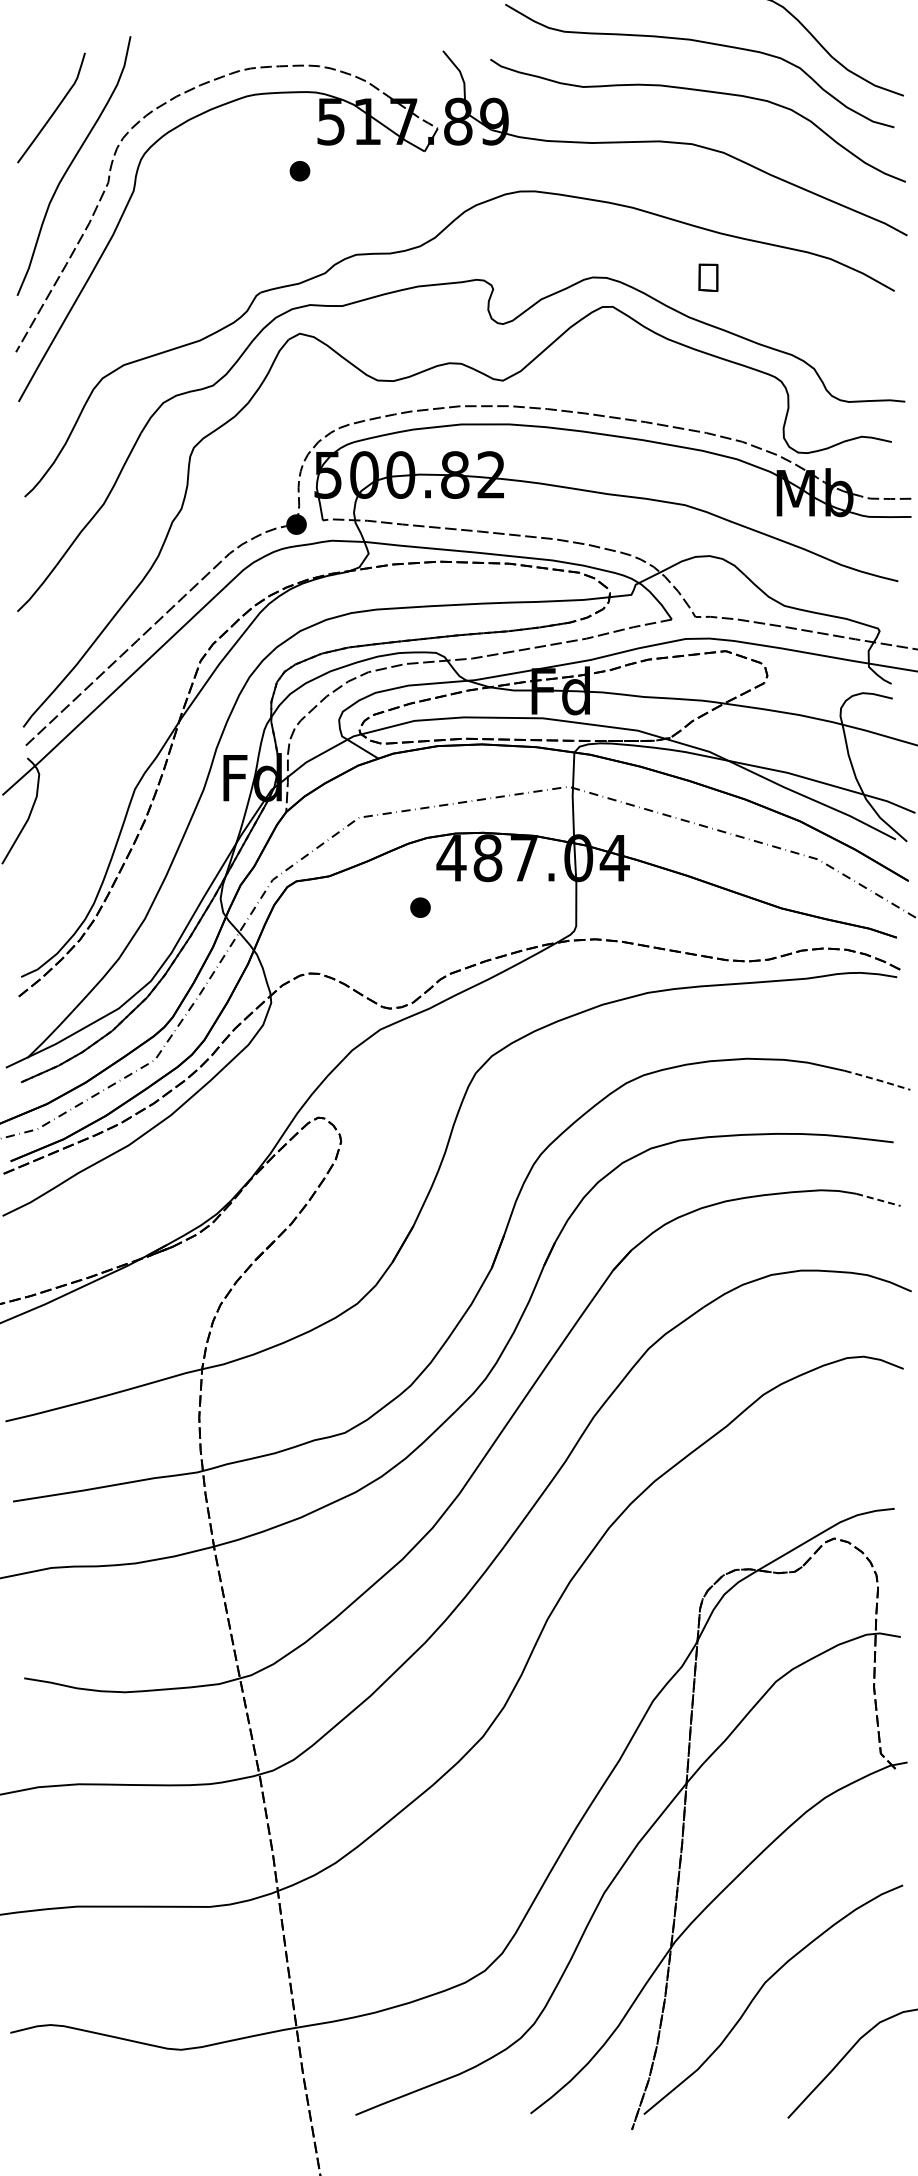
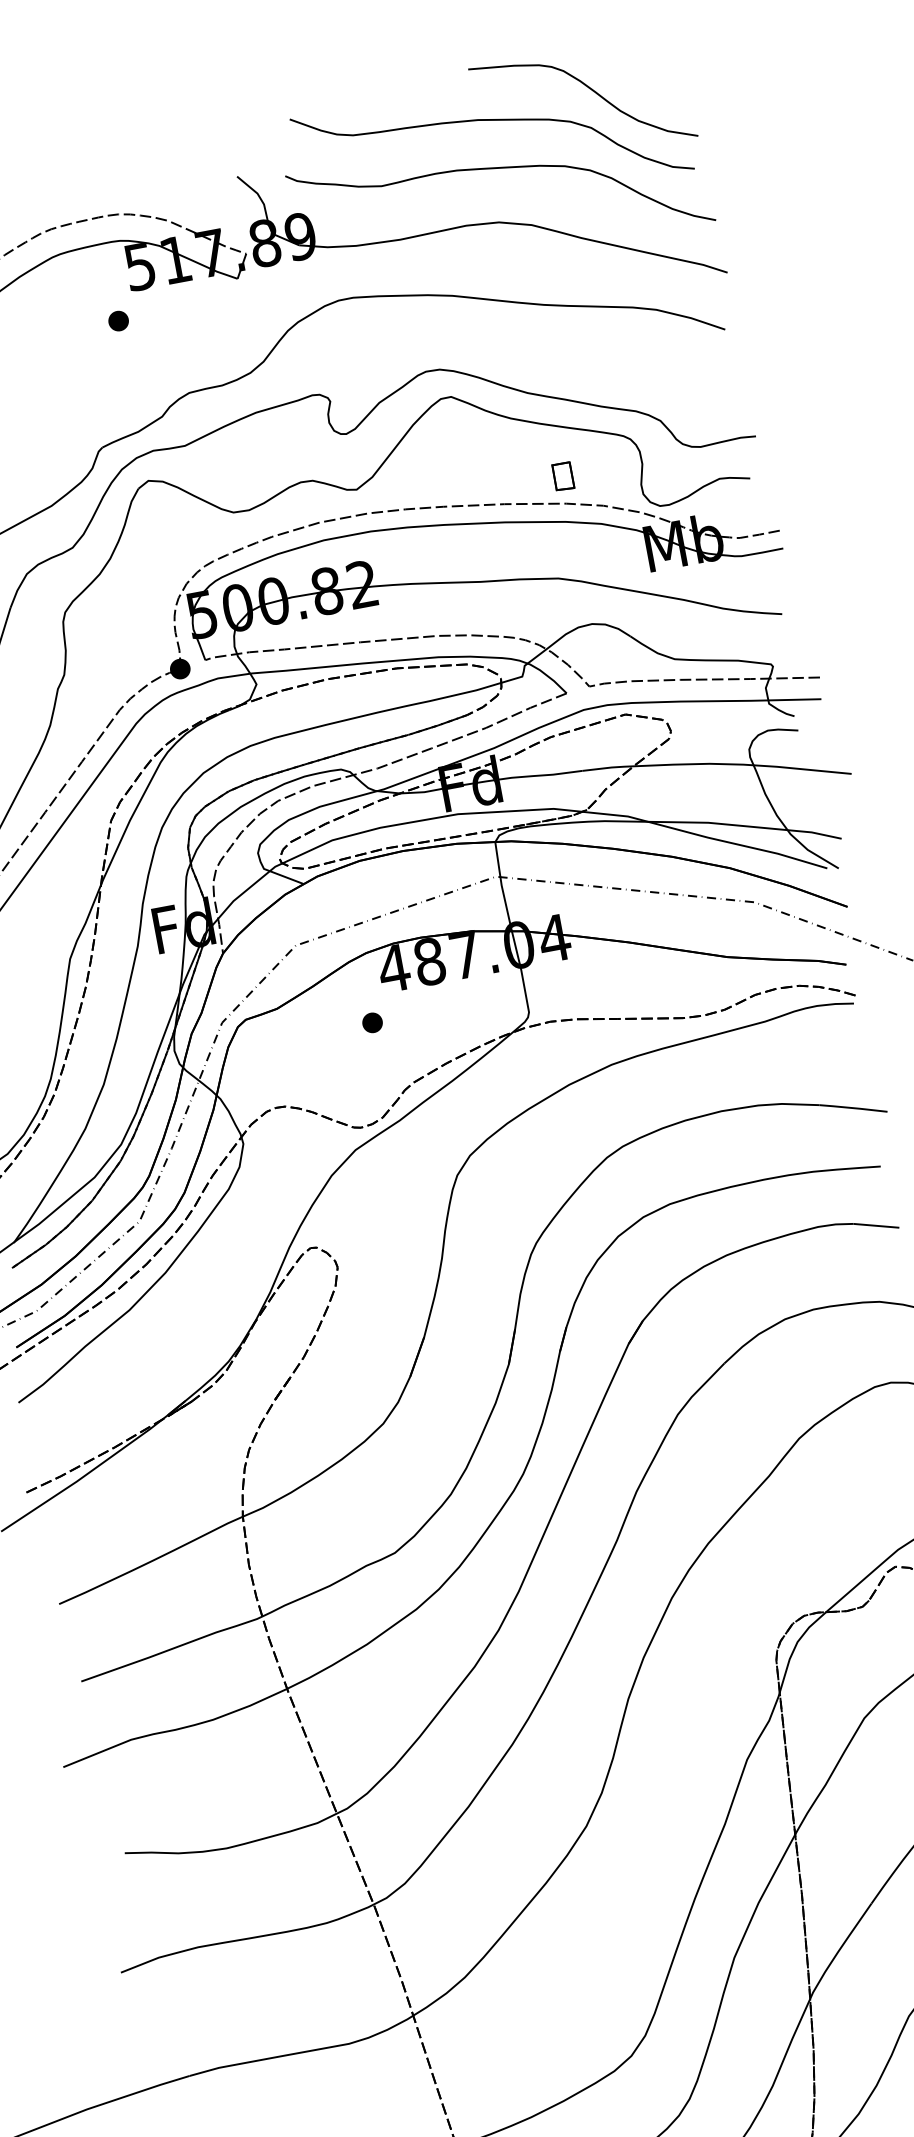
part: (708, 277) -> (563, 476), moved
line: (877, 1080) -> (853, 1108), dashed -> solid
line: (878, 1200) -> (876, 1226), dashed -> solid

